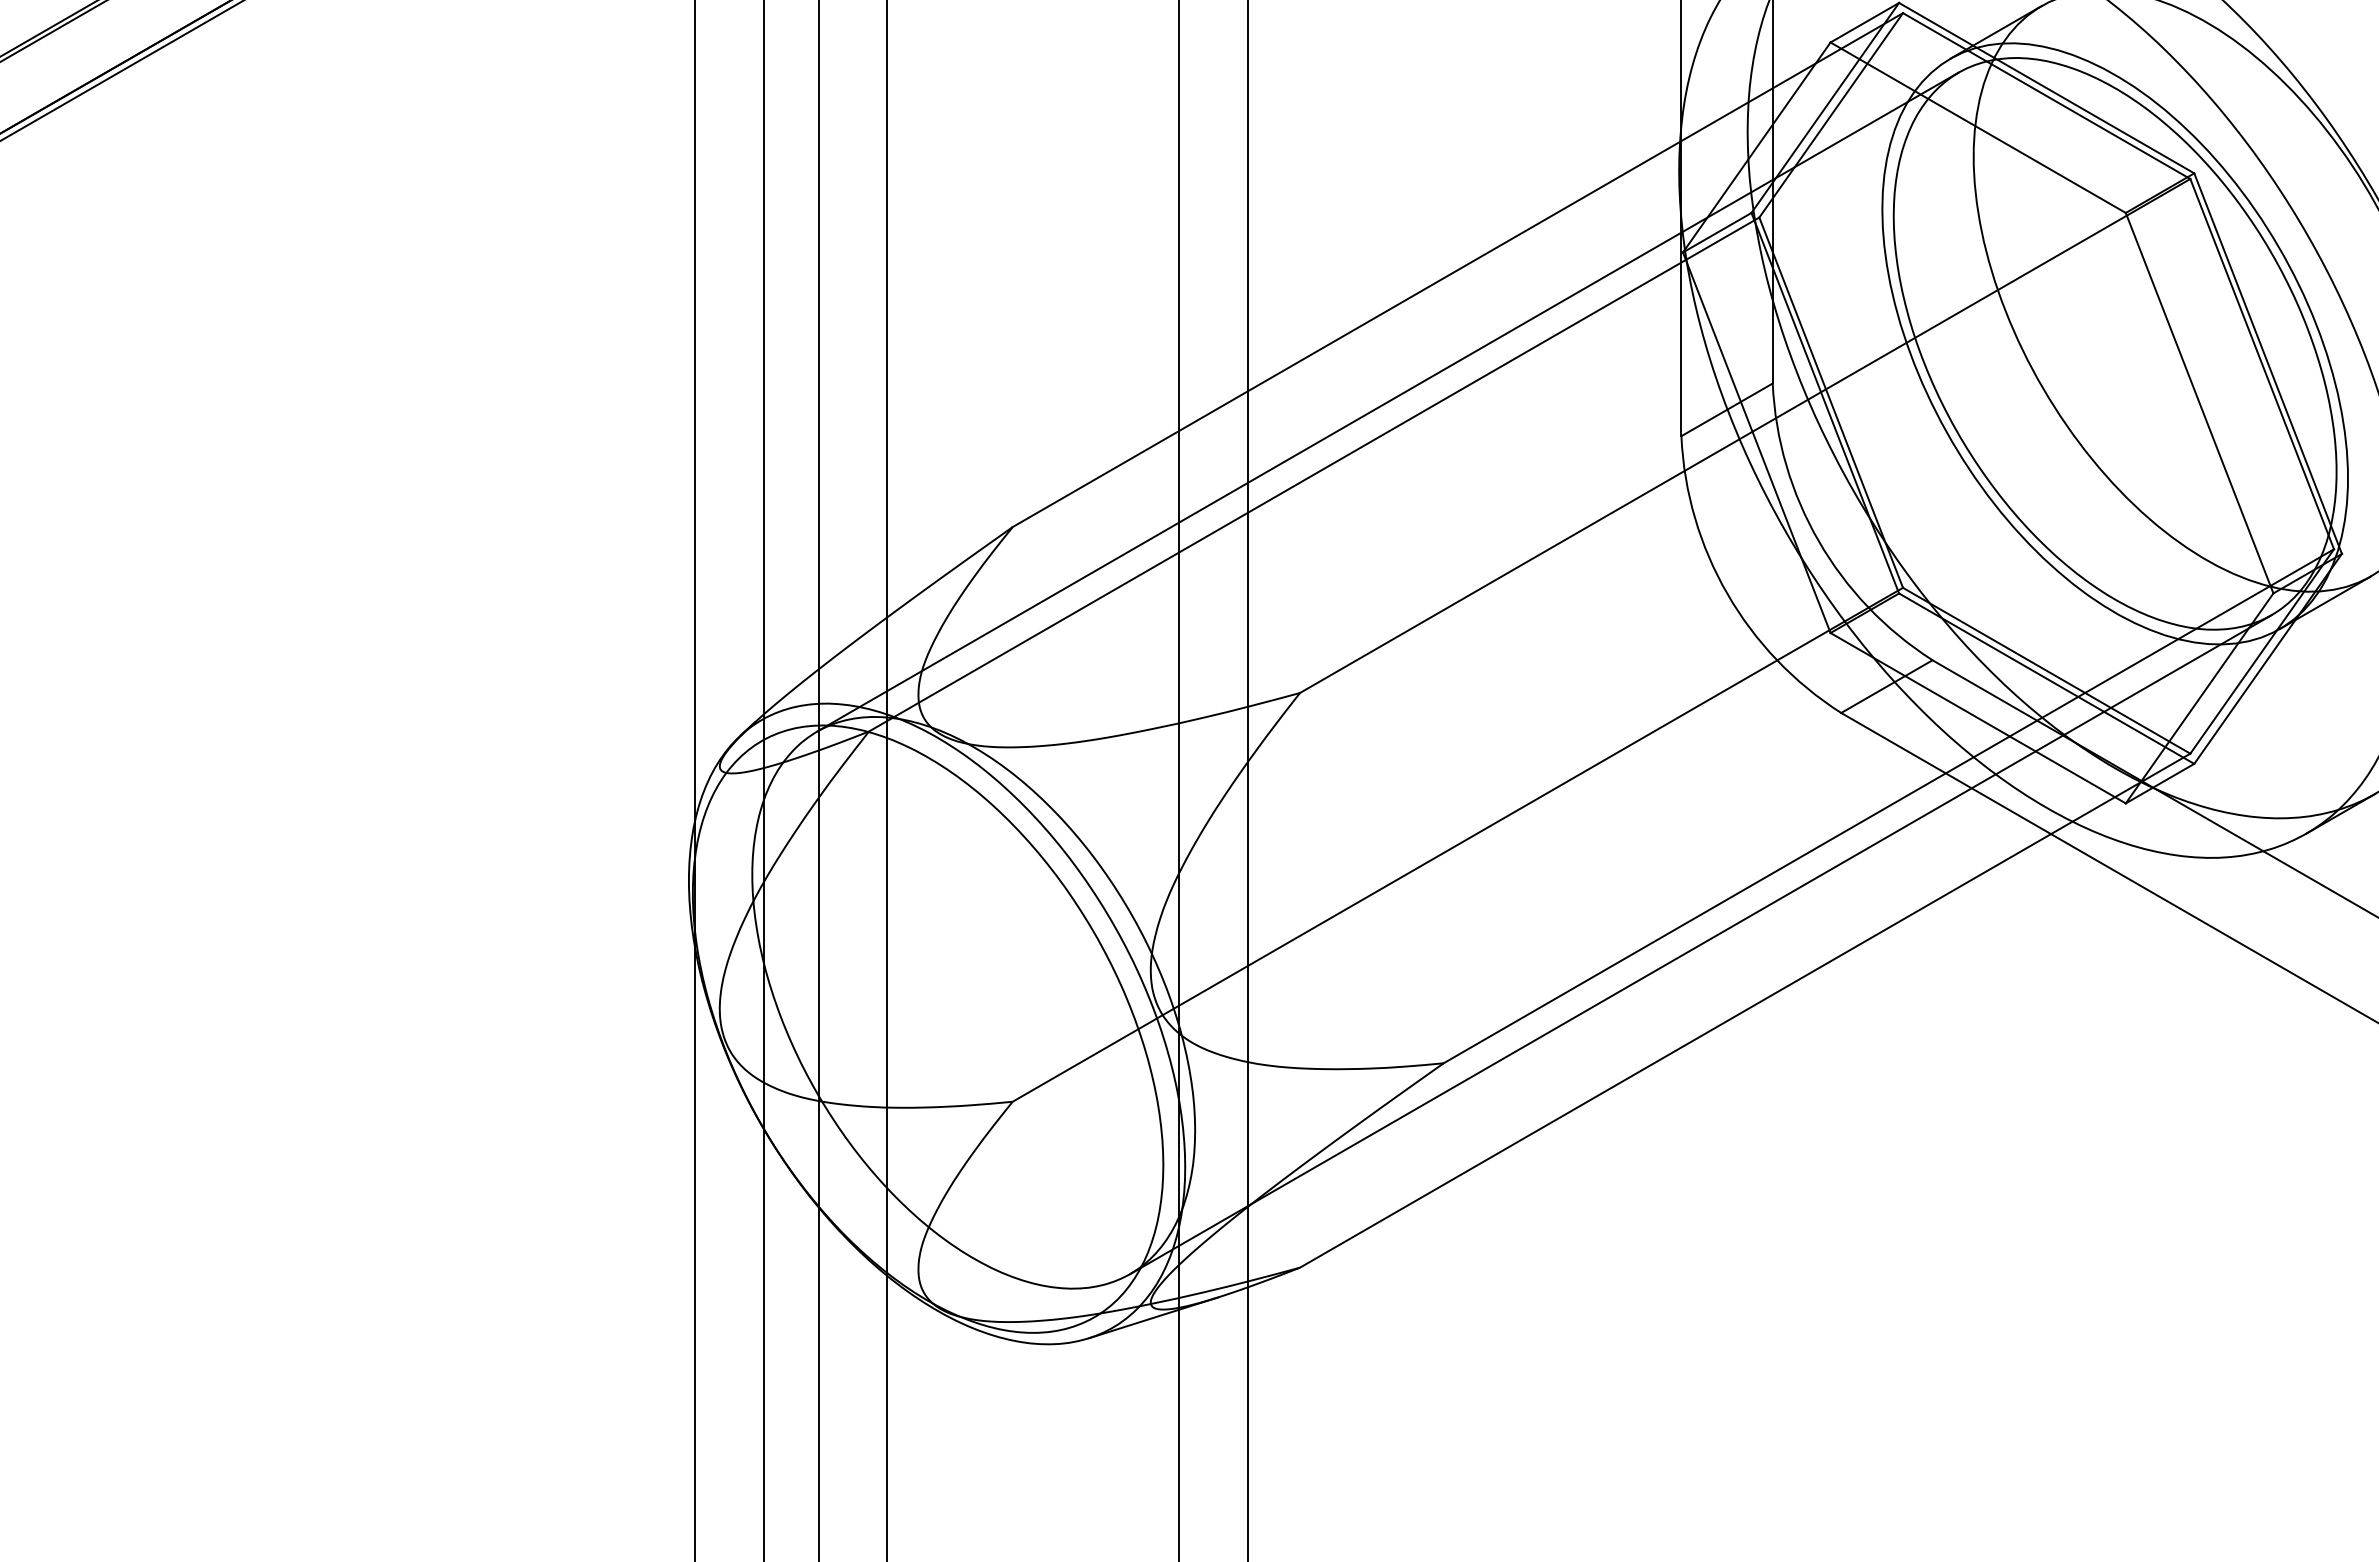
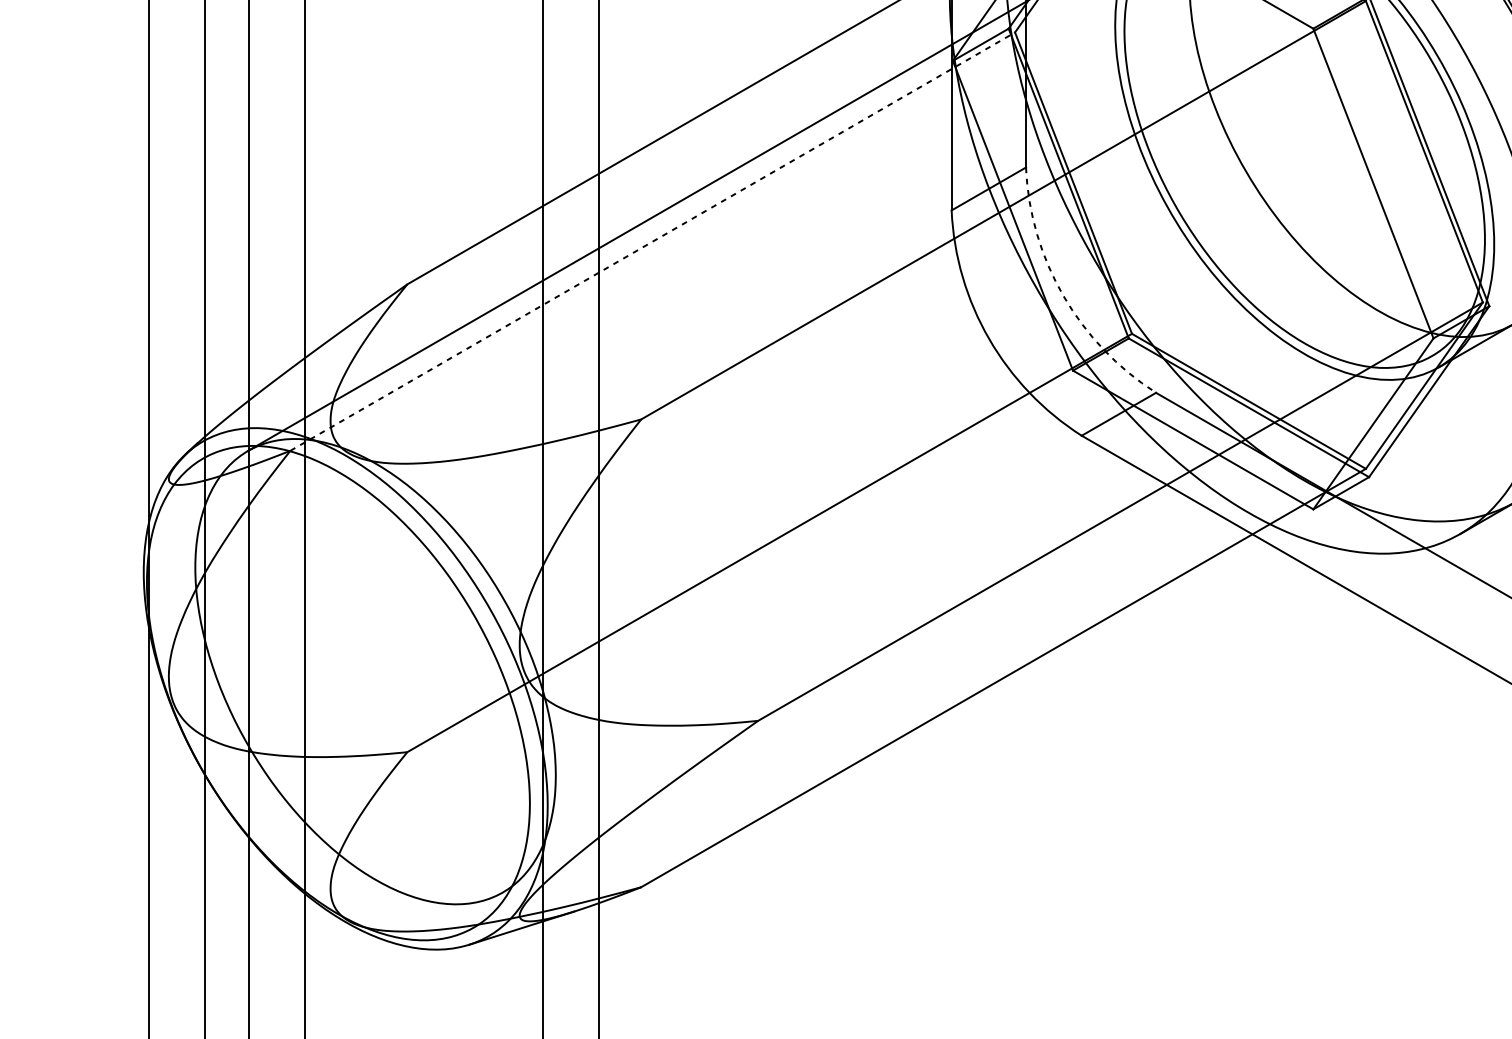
line: (1314, 474) -> (652, 241), solid -> dashed
arc: (1818, 541) -> (1063, 296), solid -> dashed
line: (1700, 944) -> (967, 624), removed

